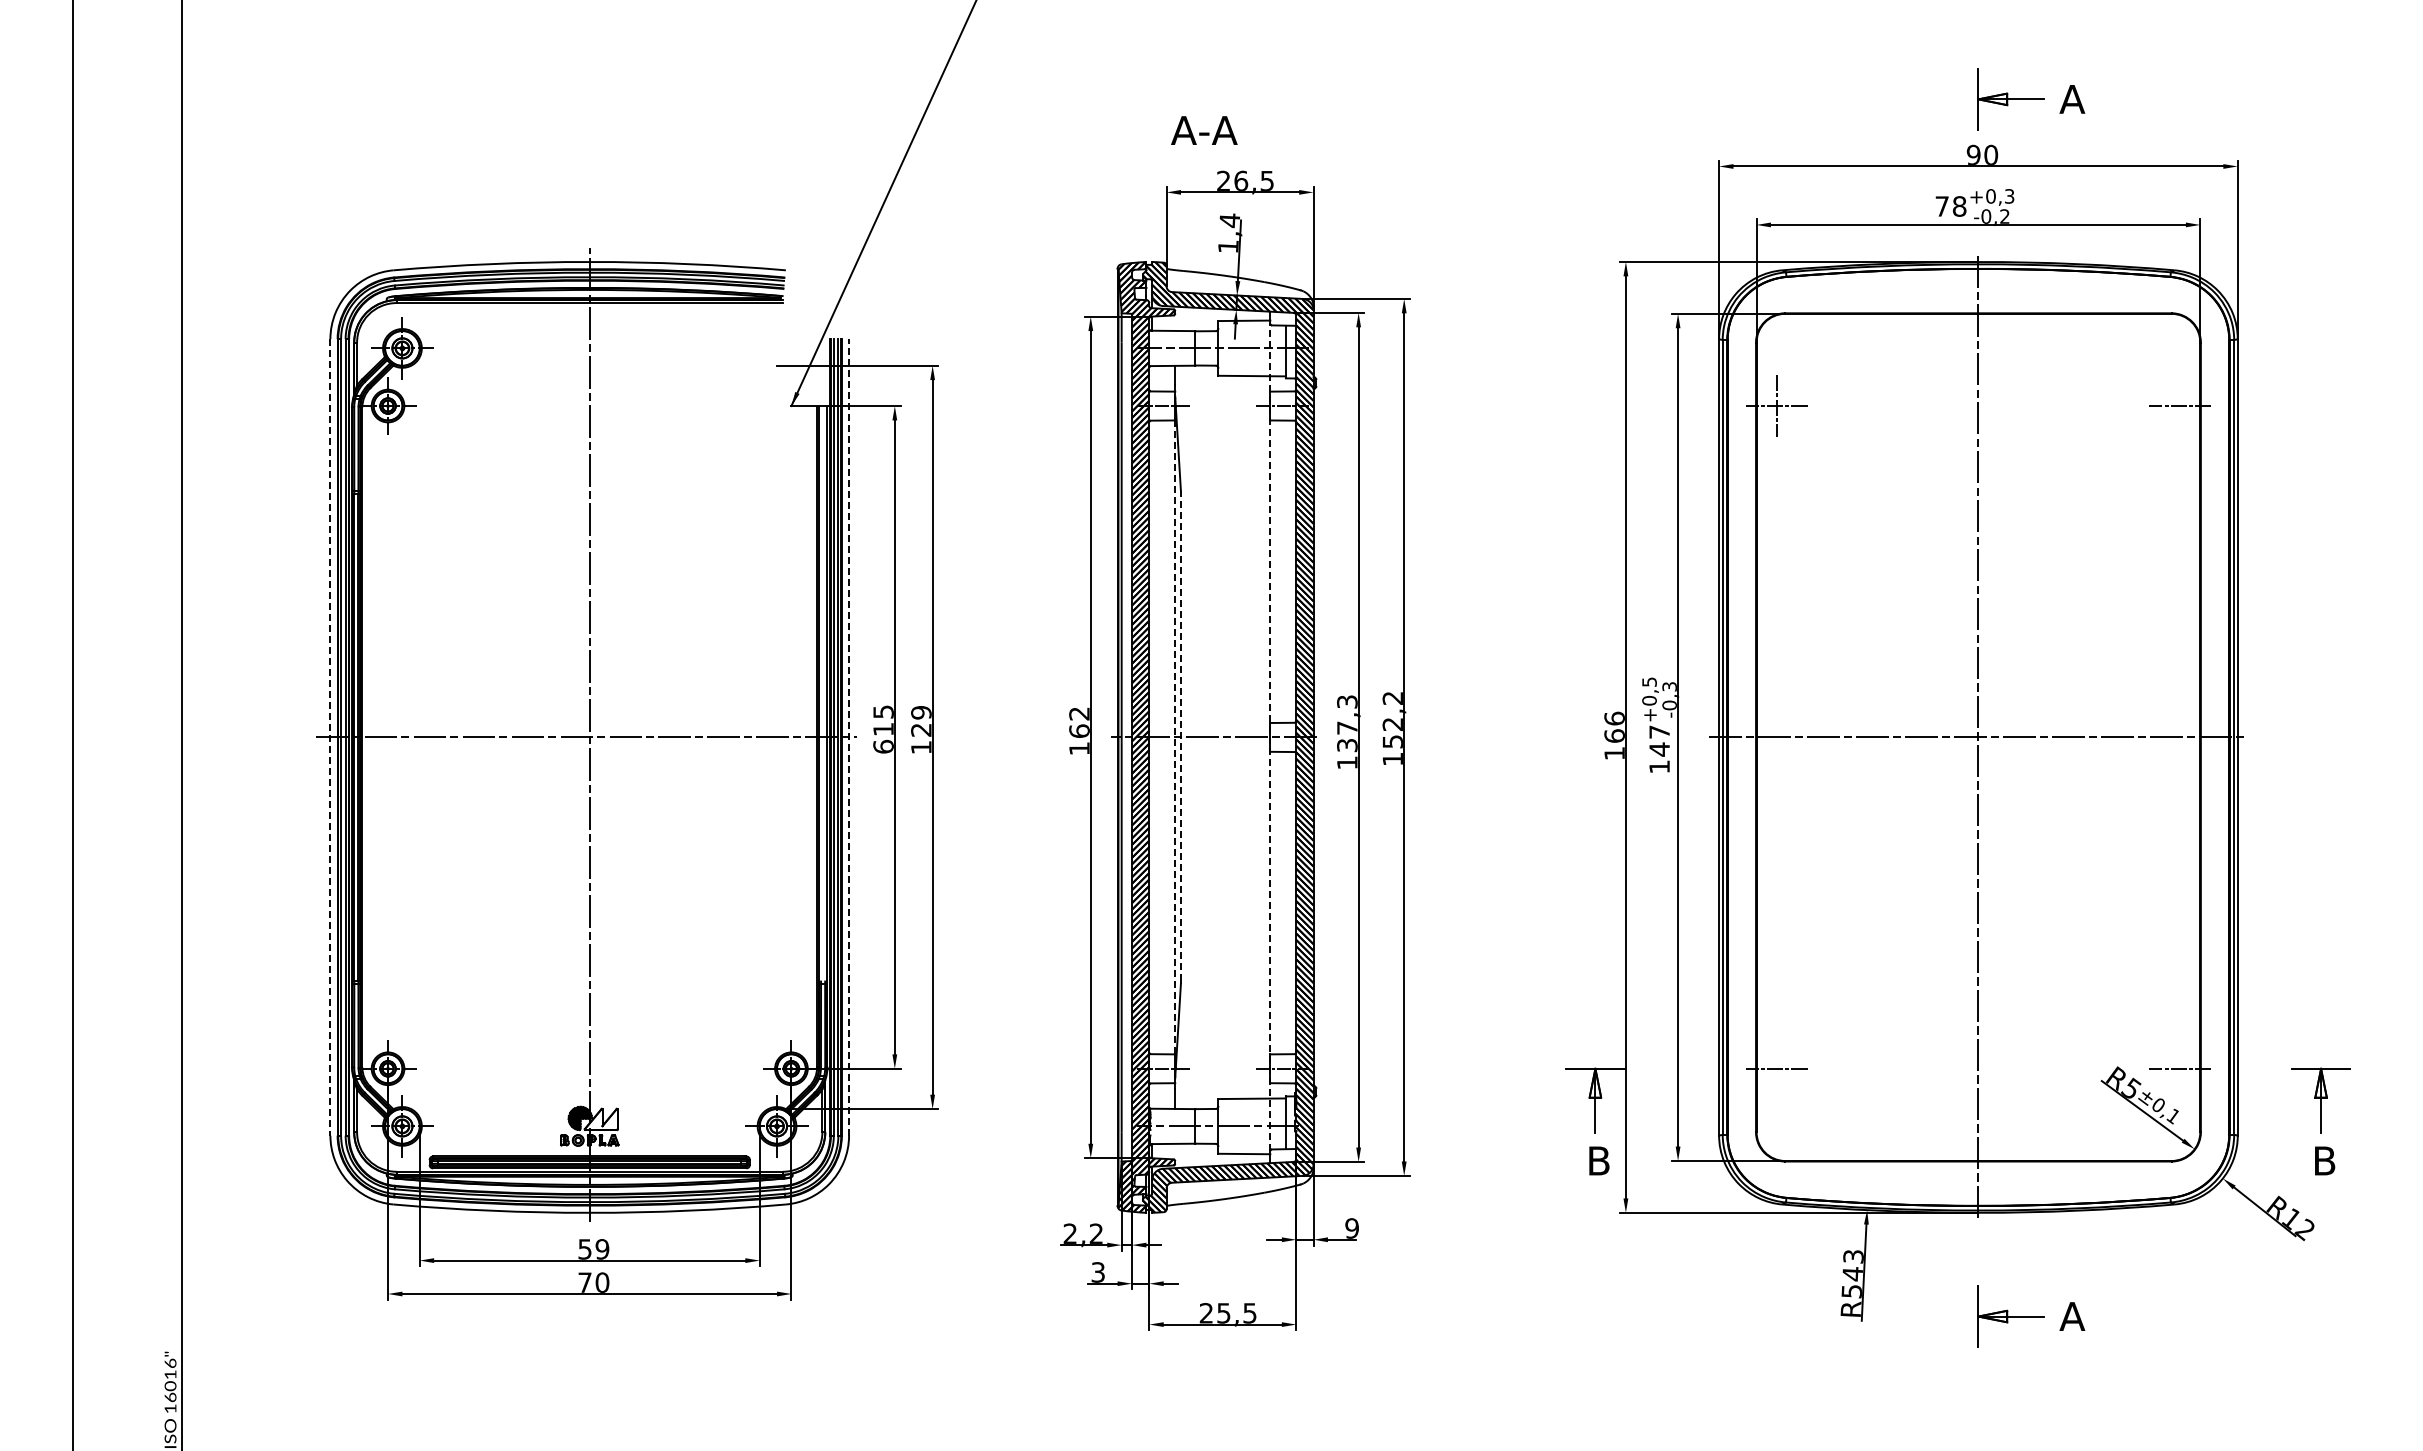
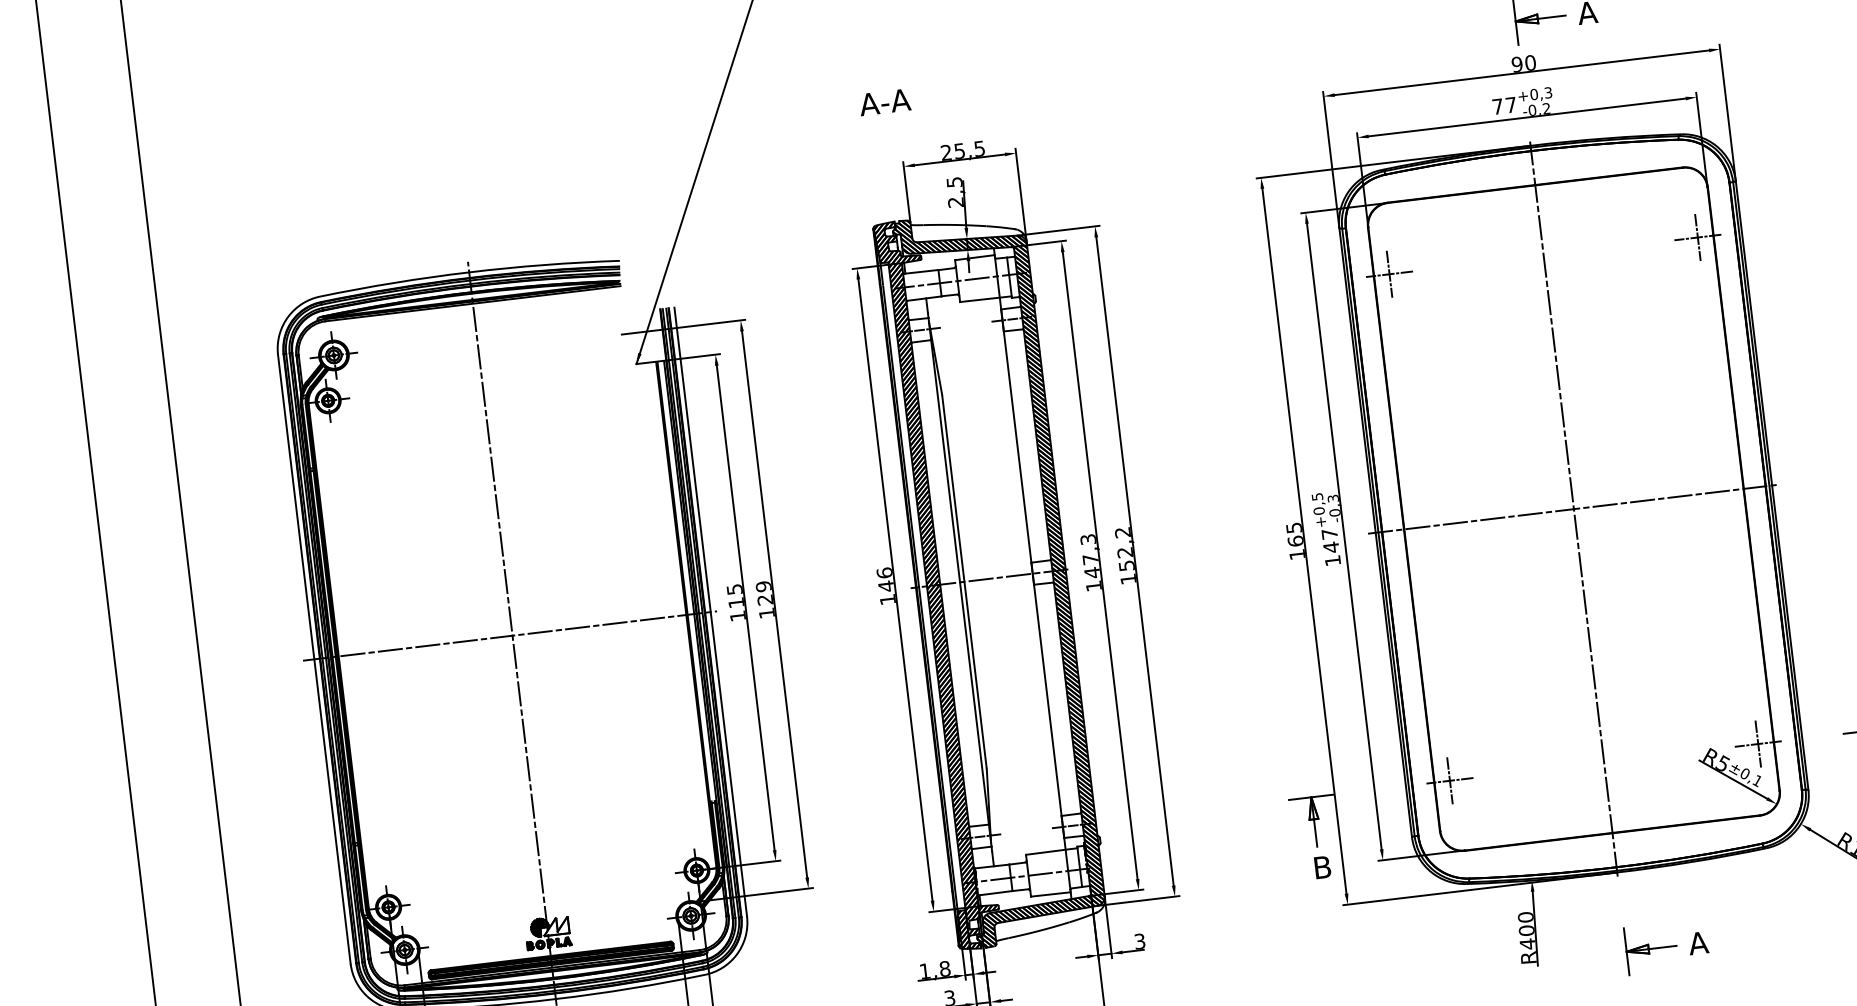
text: (1204, 130) -> (885, 102), moved
text: (1241, 180) -> (959, 150), 26,5 -> 25,5
text: (1959, 206) -> (1511, 105), 78 -> 77
text: (1228, 233) -> (954, 192), 1,4 -> 2,5
line: (2180, 405) -> (1698, 237), added
text: (1614, 718) -> (1294, 527), 166 -> 165
text: (1079, 722) -> (885, 579), 162 -> 146
line: (849, 736) -> (710, 611), dashed -> solid
line: (1181, 736) -> (964, 581), dashed -> solid
line: (330, 737) -> (314, 659), dashed -> solid
line: (1175, 737) -> (960, 582), dashed -> solid
line: (1270, 737) -> (1032, 573), dashed -> solid
text: (1347, 745) -> (1092, 572), 137,3 -> 147,3
text: (883, 746) -> (737, 615), 615 -> 115
line: (1776, 1068) -> (1449, 780), added
line: (2180, 1068) -> (1758, 743), added
text: (1351, 1228) -> (1139, 941), 9 -> 3
text: (1083, 1233) -> (935, 969), 2,2 -> 1,8
text: (1852, 1273) -> (1526, 930), R543 -> R400

